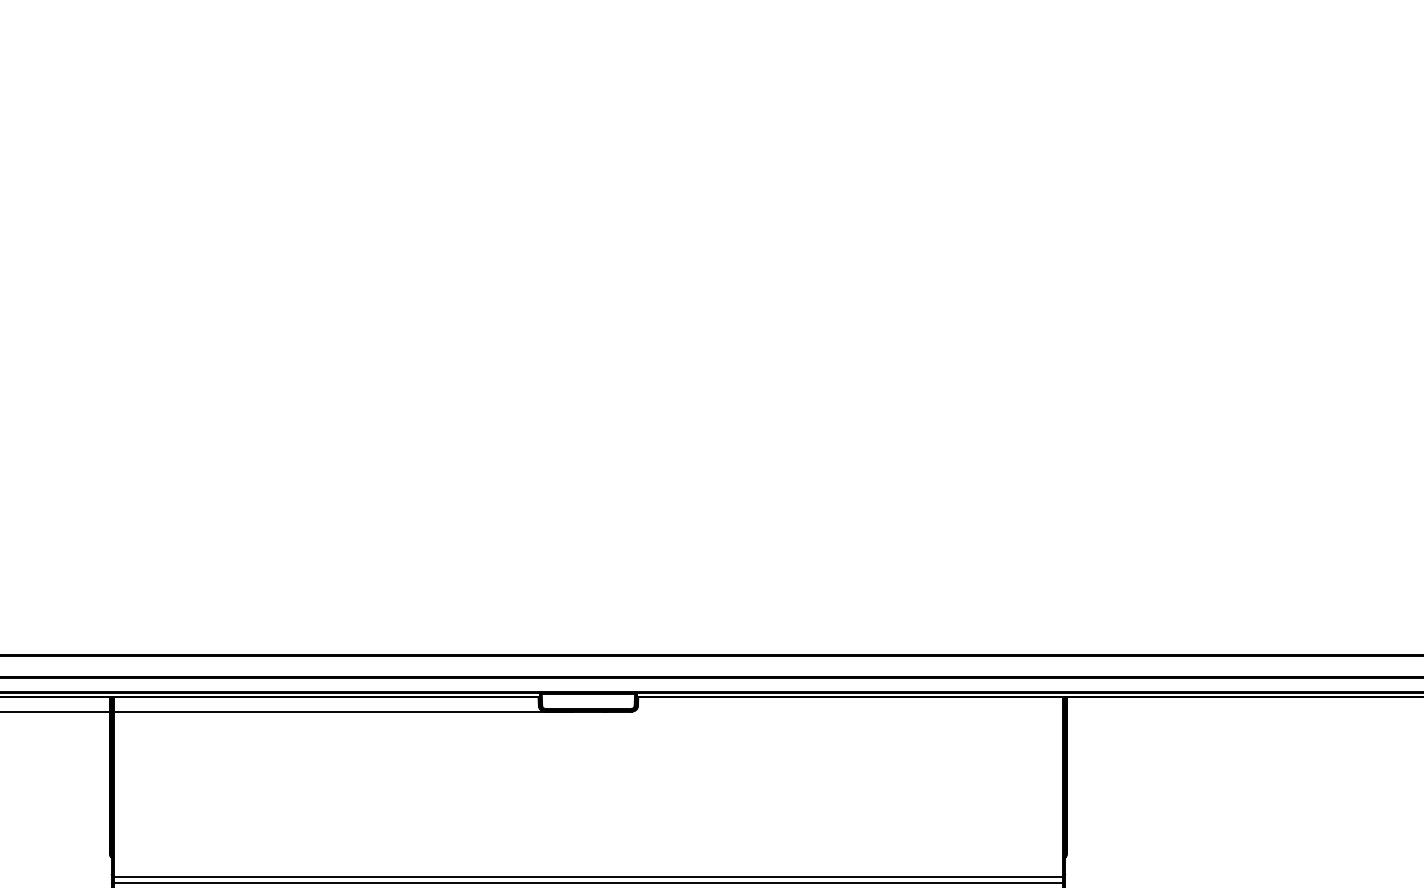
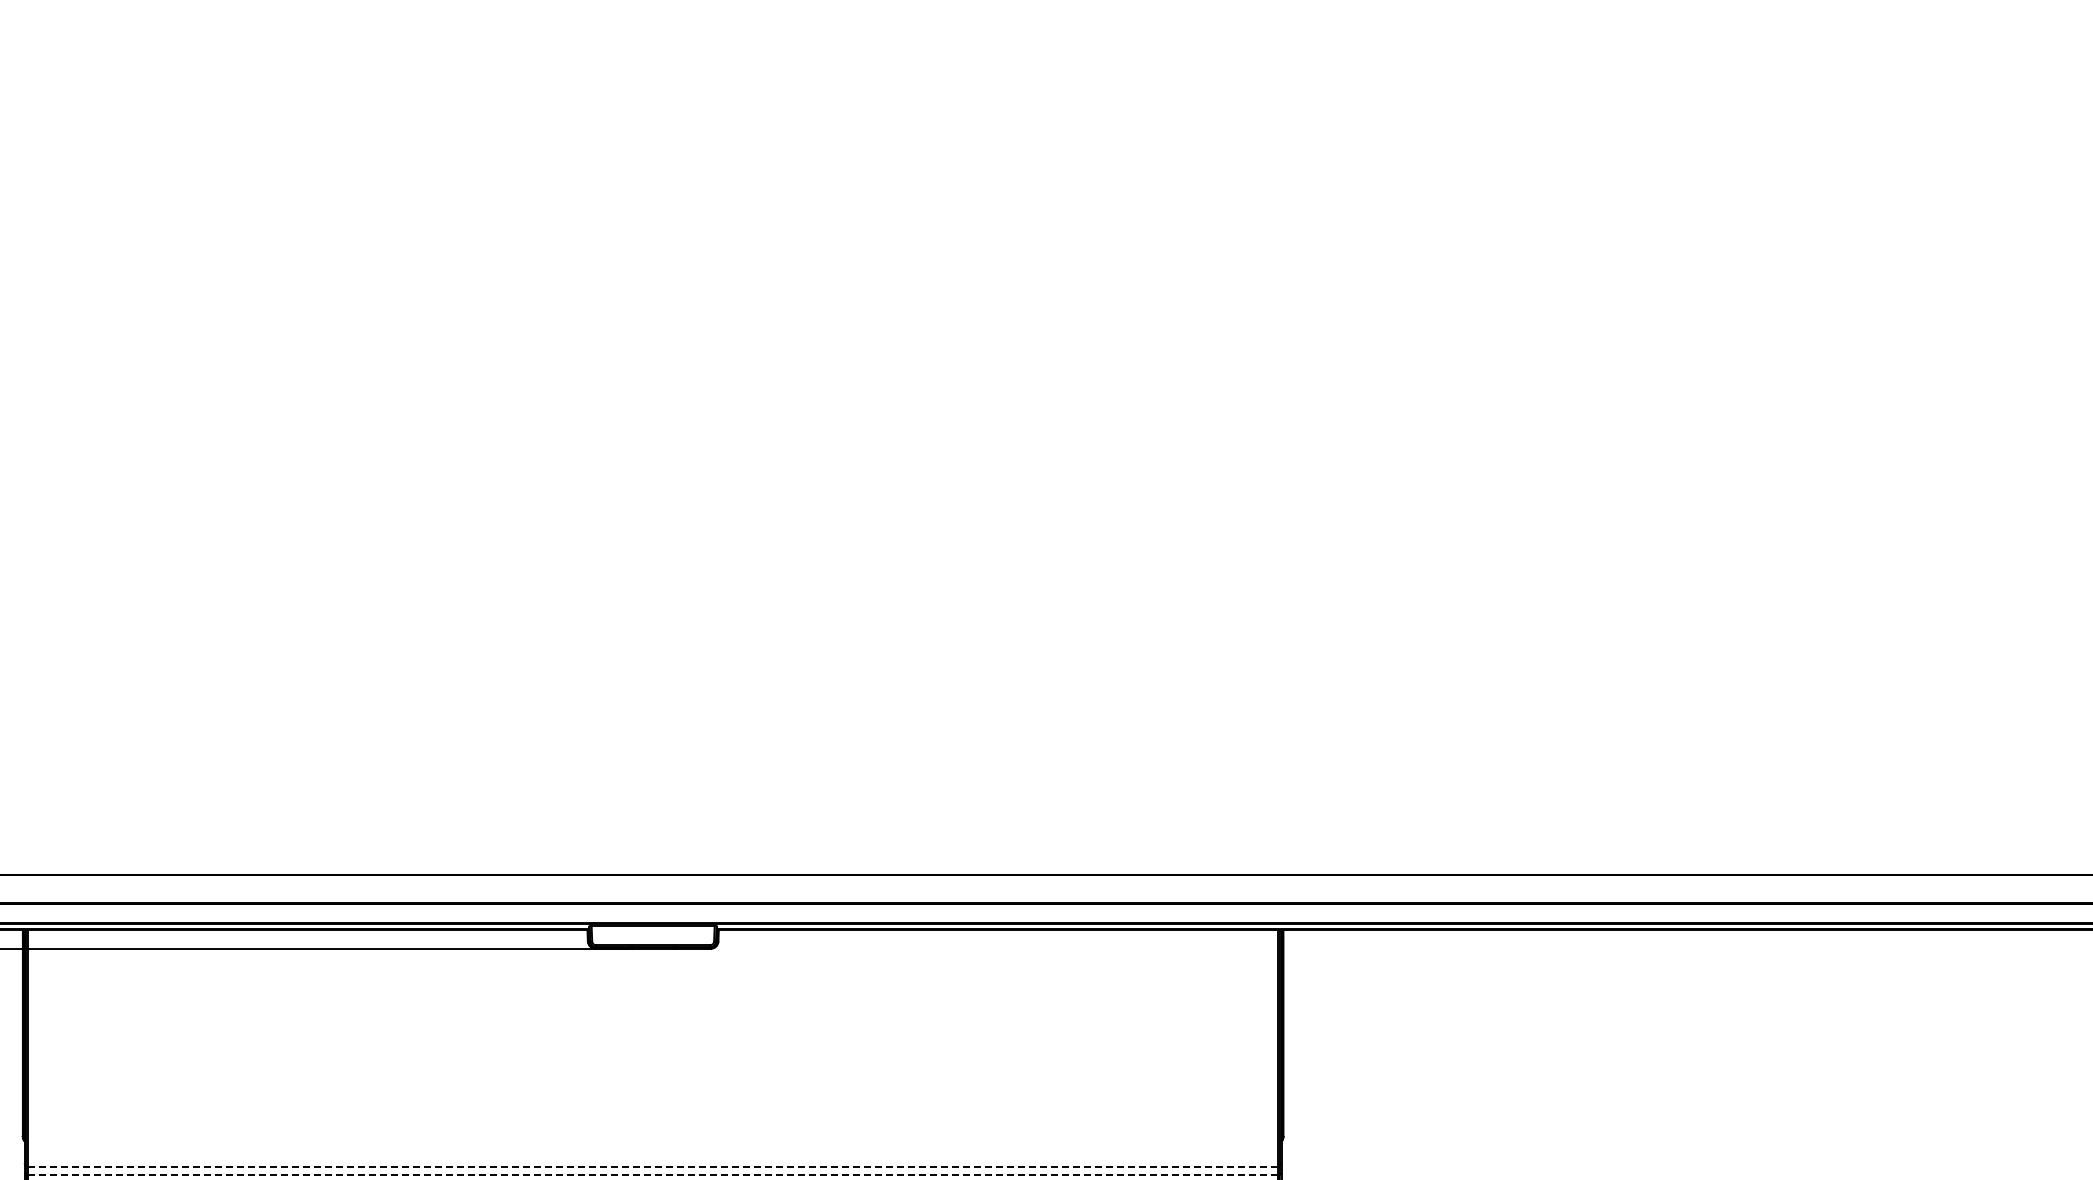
line: (588, 876) -> (653, 1166), solid -> dashed
line: (588, 882) -> (653, 1174), solid -> dashed

